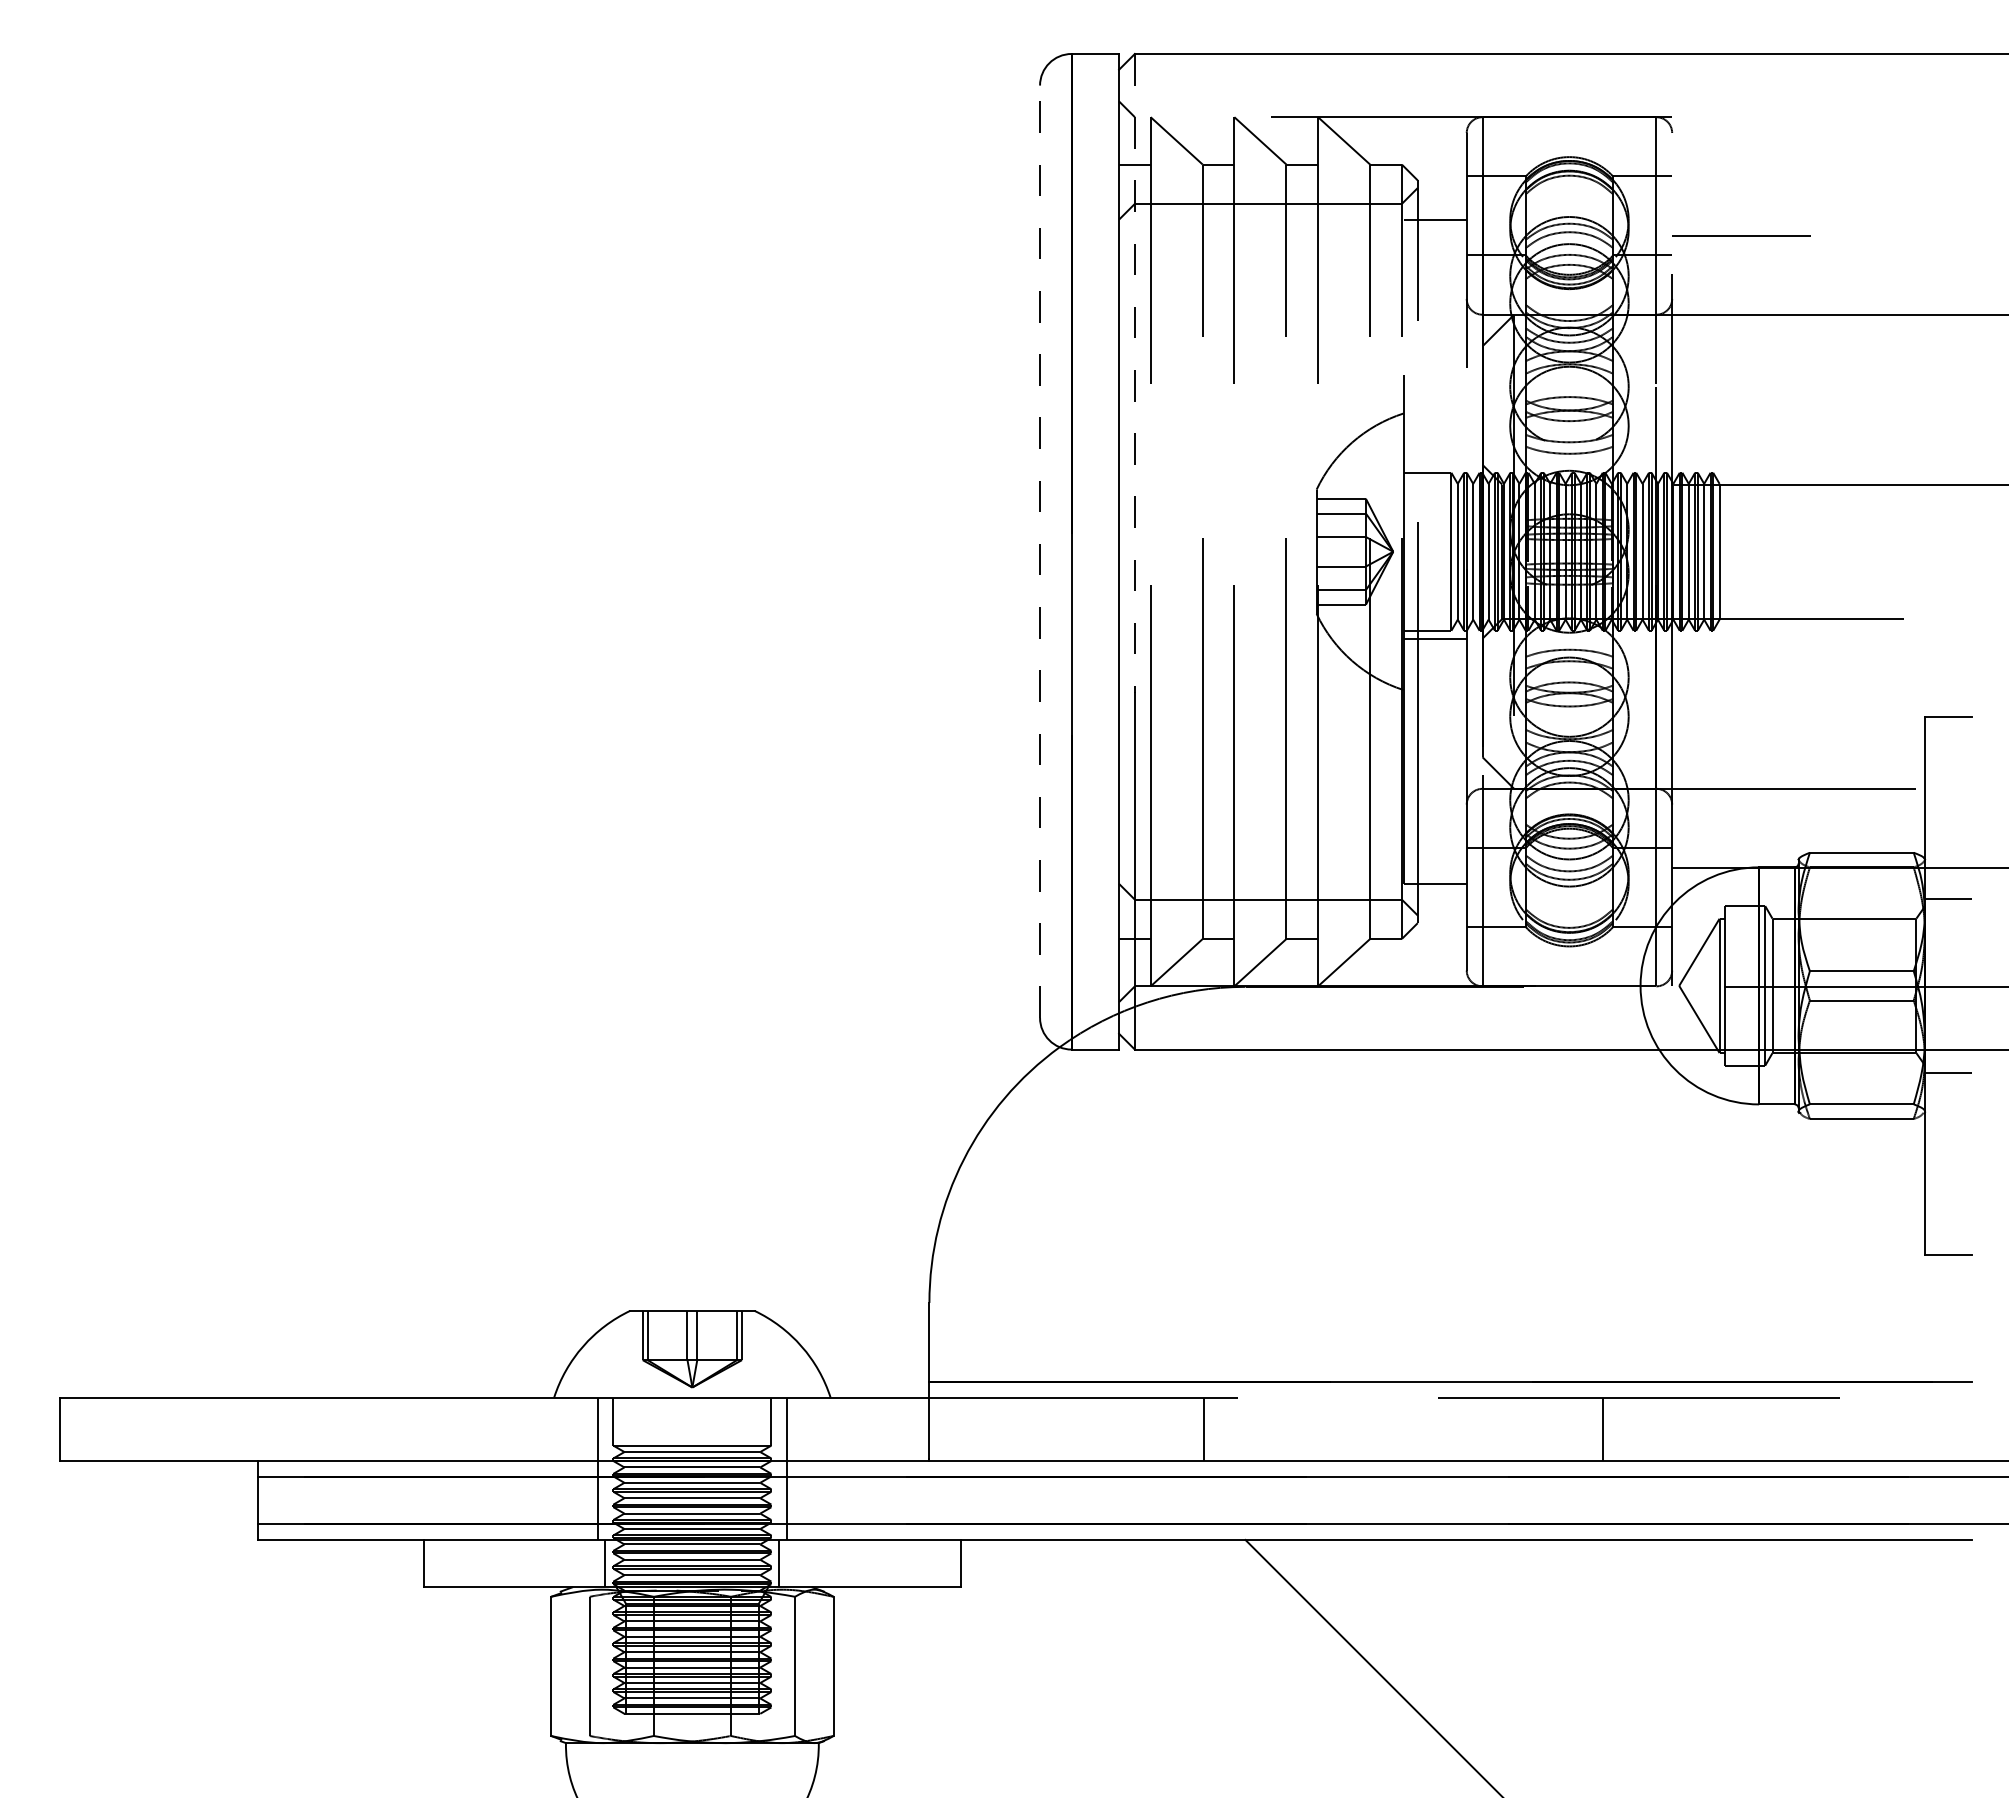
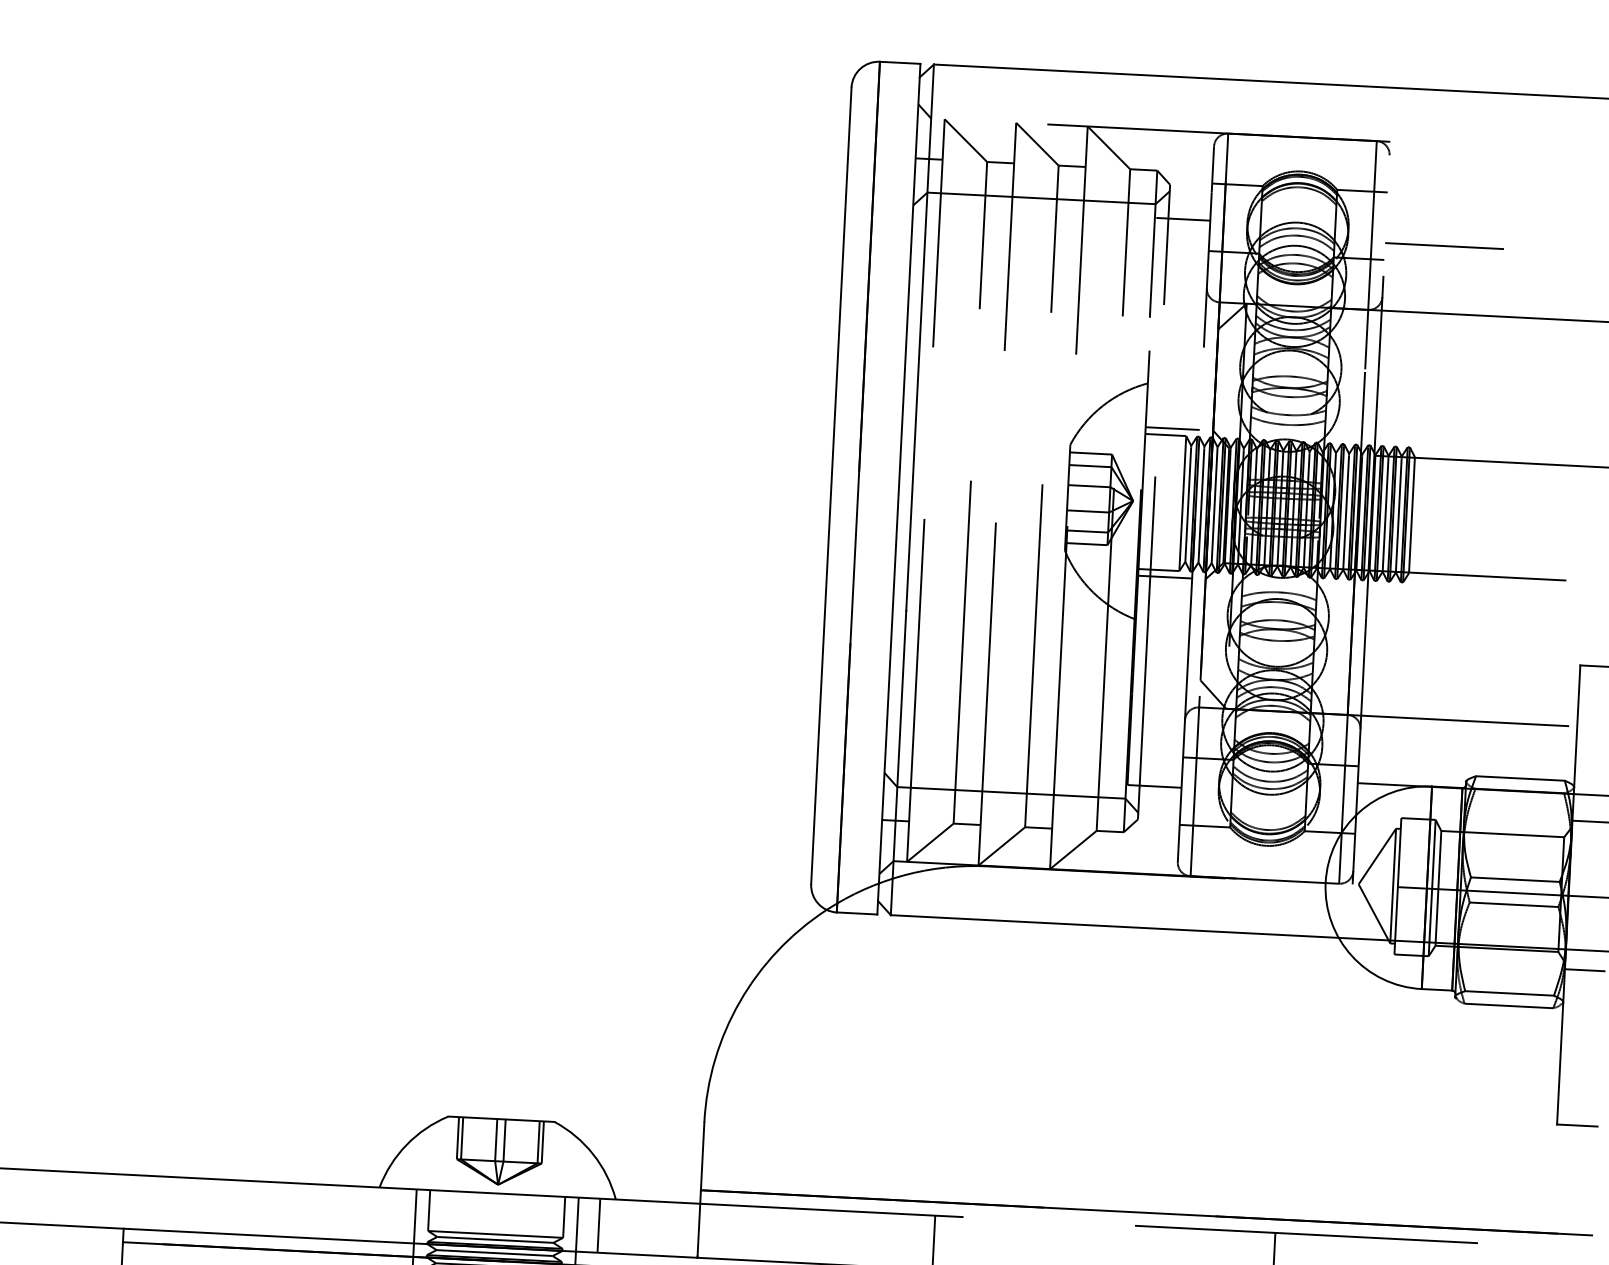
line: (1134, 373) -> (919, 337), dashed -> solid
line: (1434, 464) -> (1172, 428), added
line: (1040, 551) -> (831, 485), dashed -> solid
line: (812, 1428) -> (599, 1224), added

